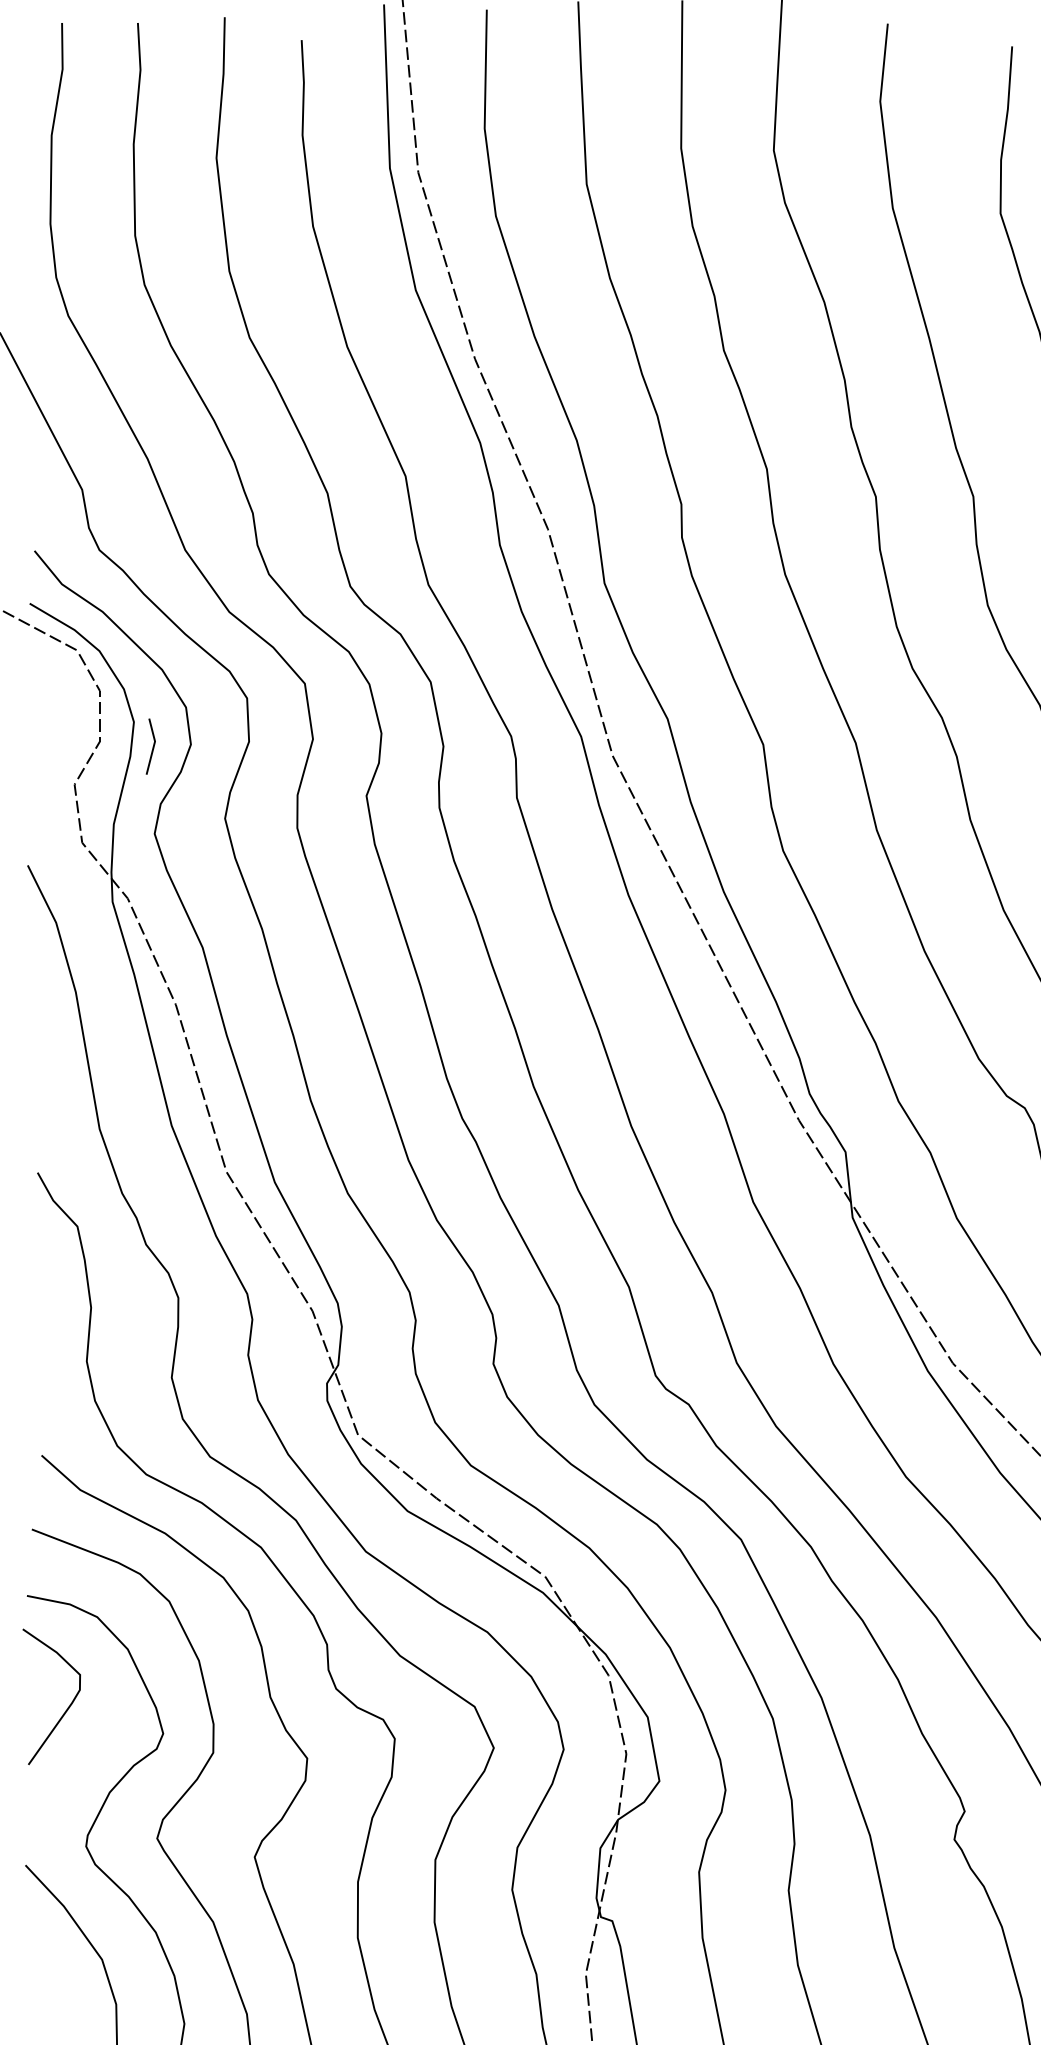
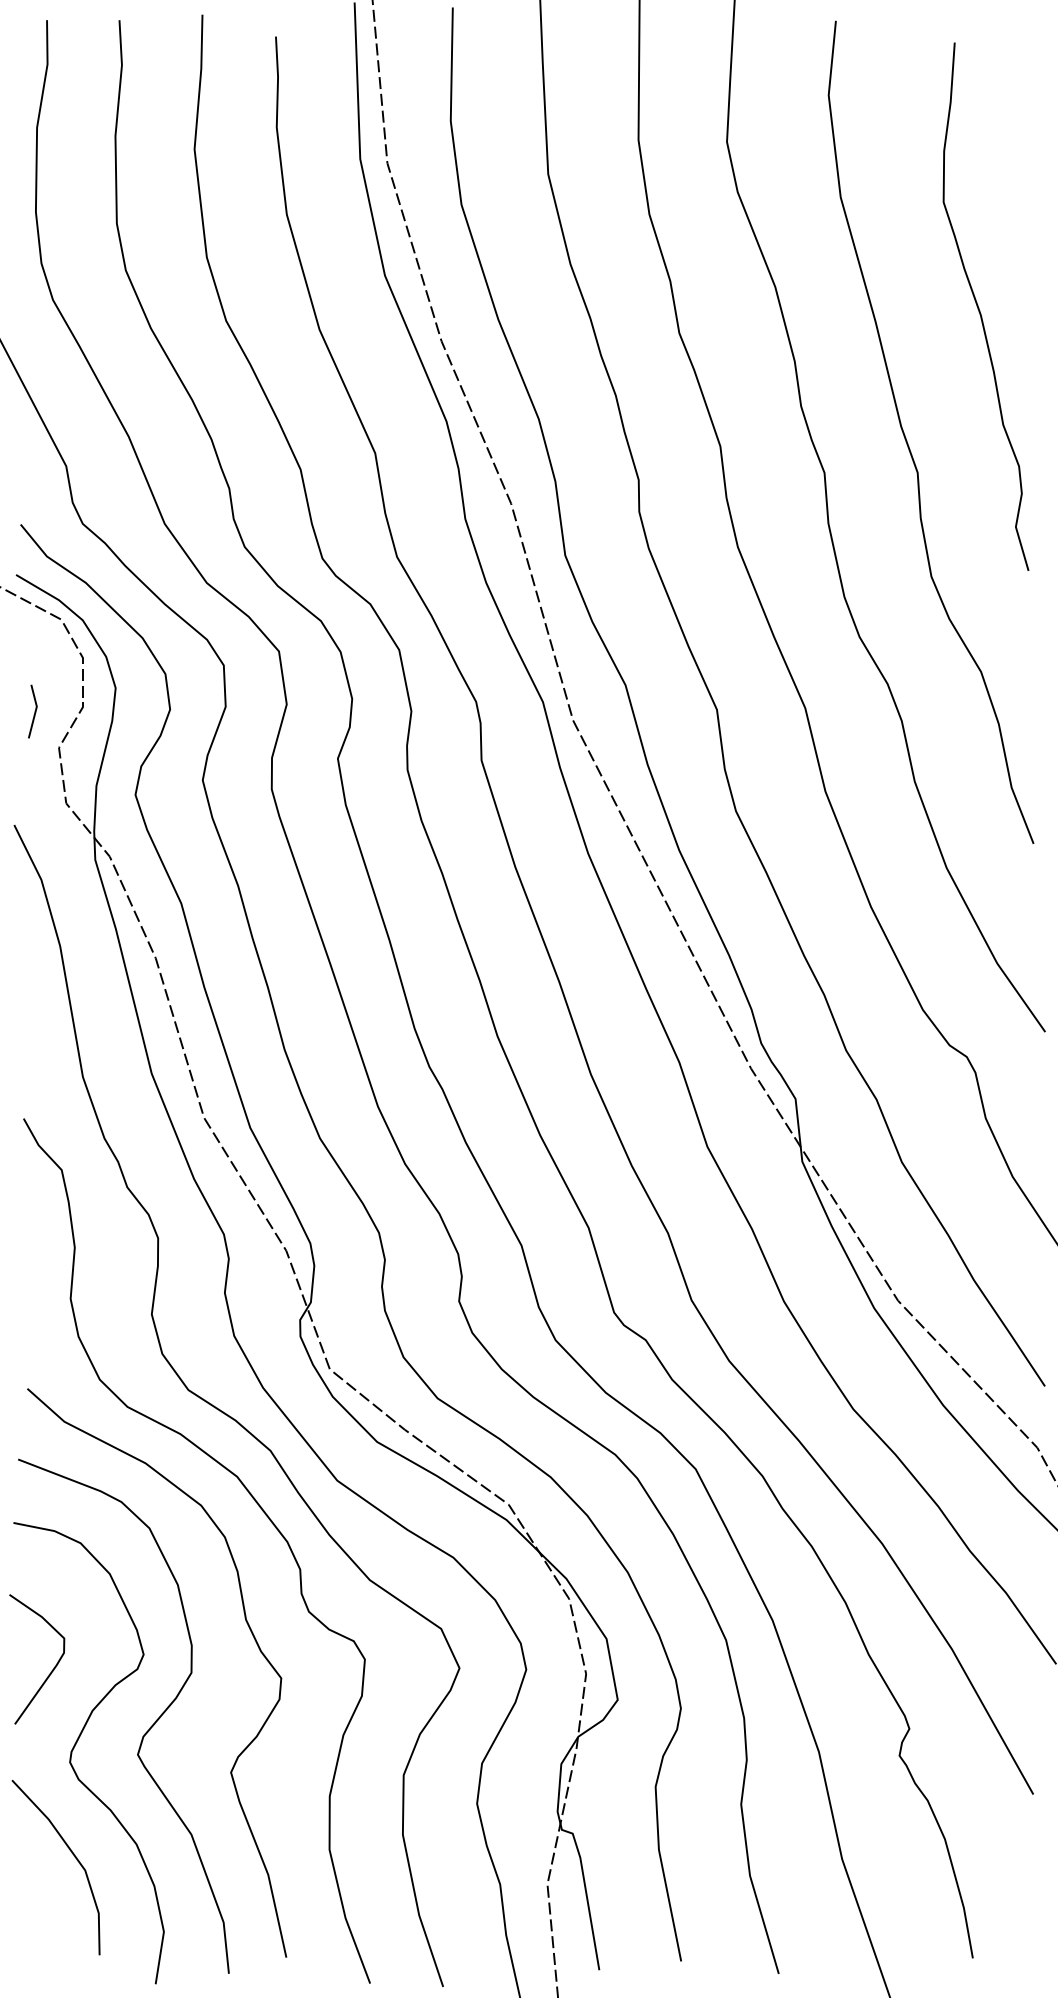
line: (152, 746) -> (34, 711), moved
curve: (66, 1708) -> (51, 1670), moved

